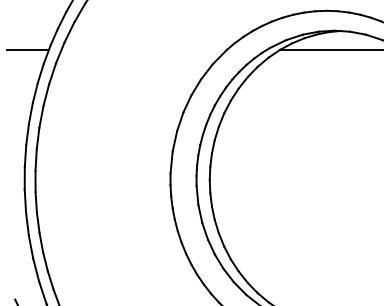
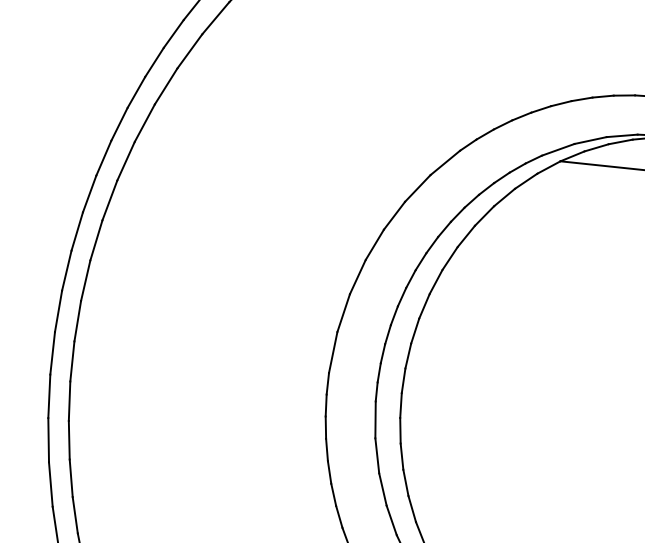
line: (27, 49) -> (83, 110), removed

